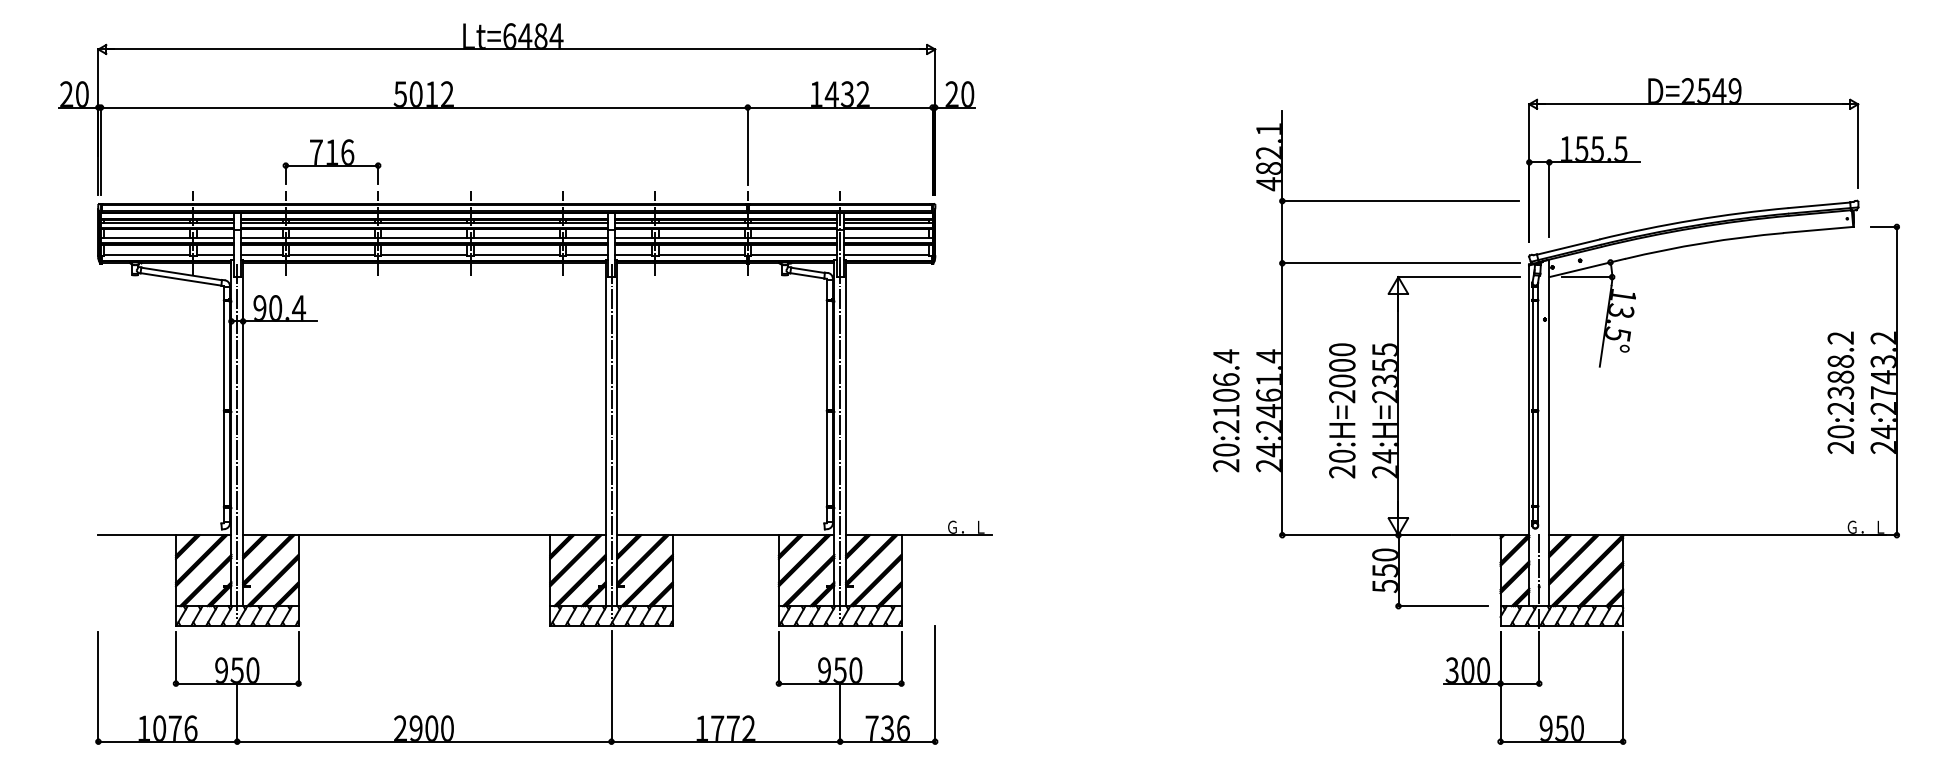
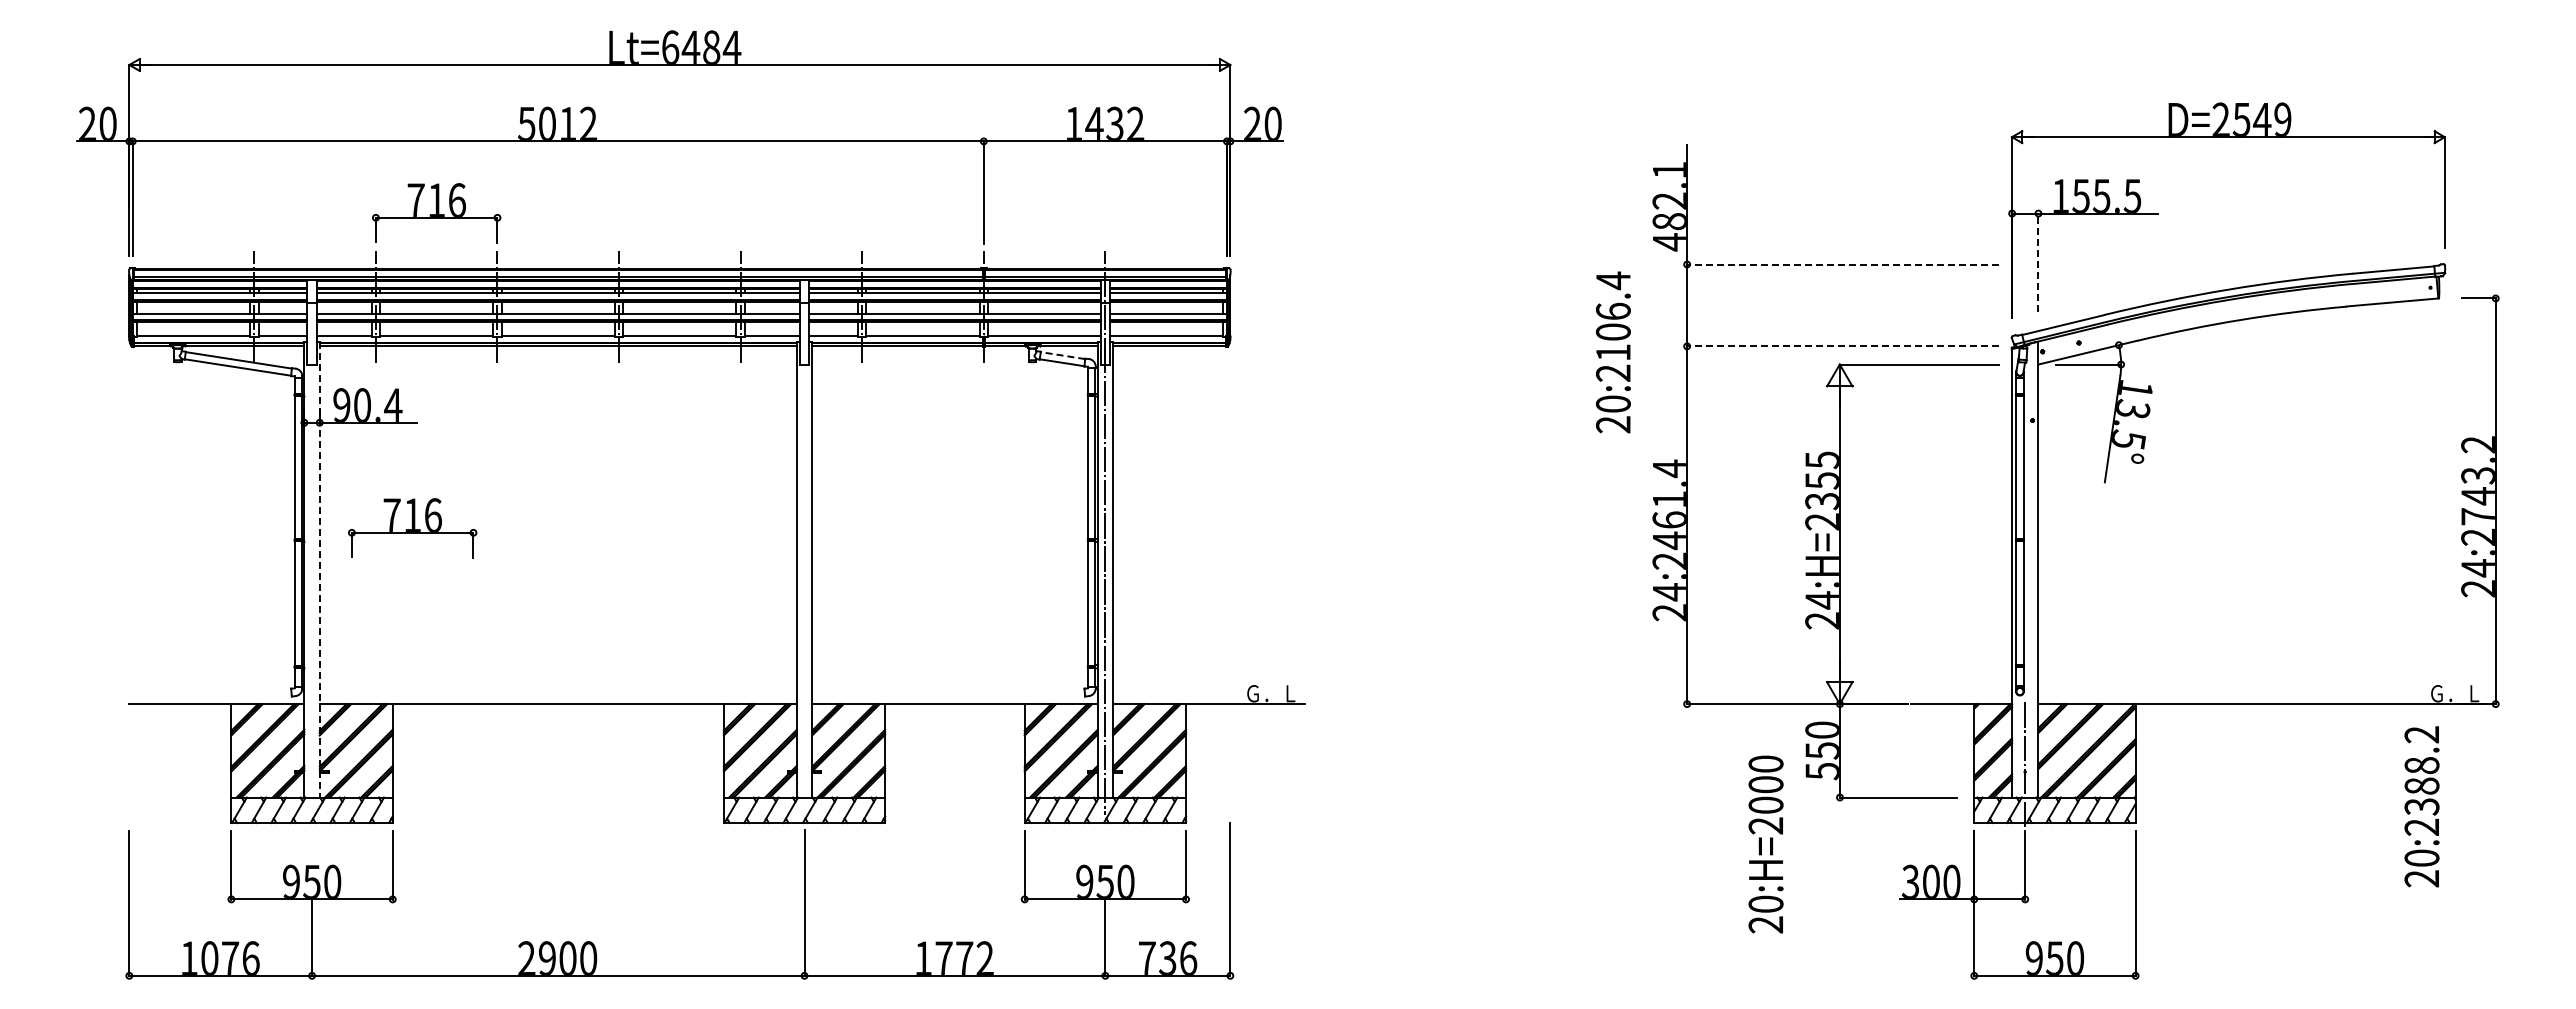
line: (1549, 199) -> (2038, 262), solid -> dashed
line: (1400, 201) -> (1842, 264), solid -> dashed
line: (1400, 263) -> (1842, 346), solid -> dashed
line: (807, 270) -> (1062, 355), solid -> dashed
text: (1840, 392) -> (2421, 806), moved
part: (313, 401) -> (412, 528), added
text: (1226, 410) -> (1613, 352), moved
text: (1341, 410) -> (1765, 844), moved
line: (242, 432) -> (319, 569), solid -> dashed
line: (237, 441) -> (312, 580), removed
line: (611, 441) -> (804, 580), removed

